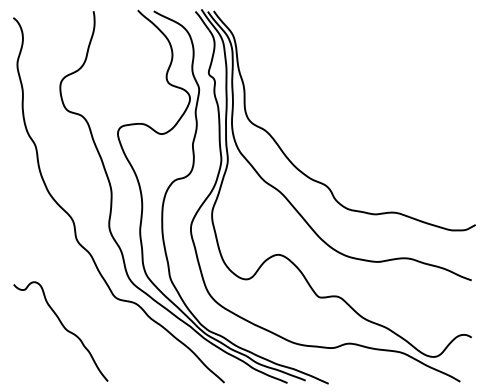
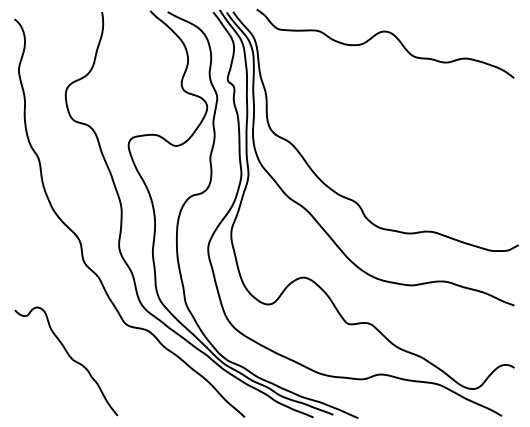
curve: (356, 30) -> (388, 33), added

